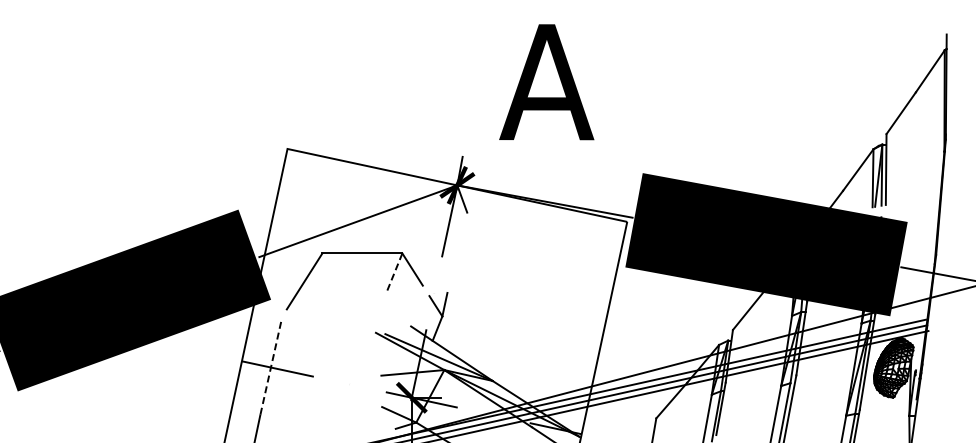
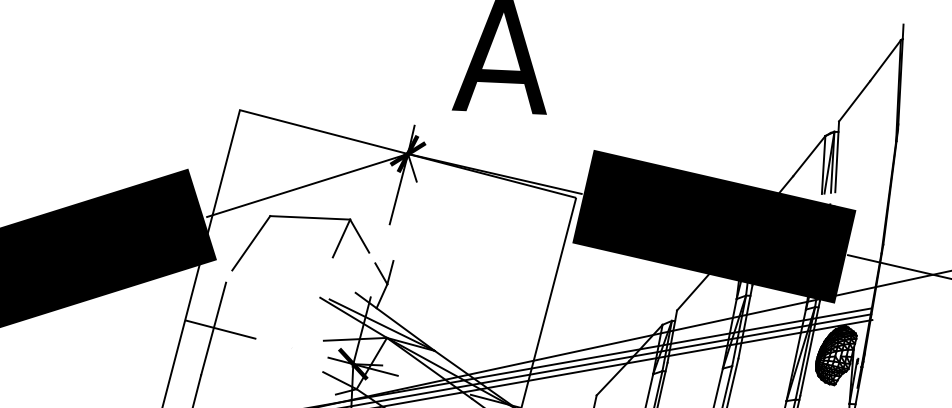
line: (394, 272) -> (341, 238), dashed -> solid
line: (270, 368) -> (213, 328), dashed -> solid

